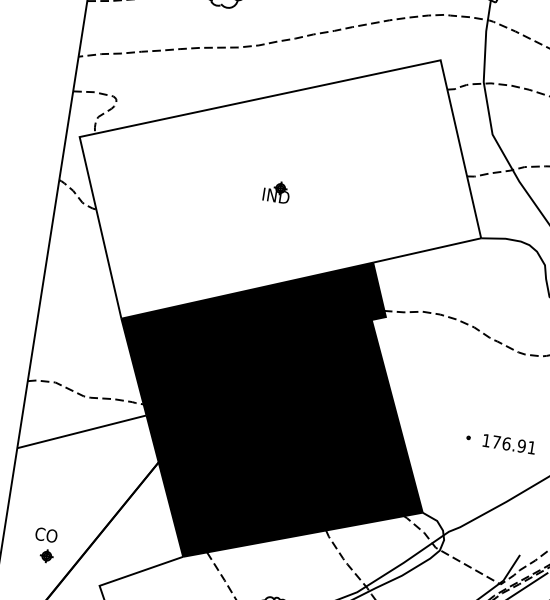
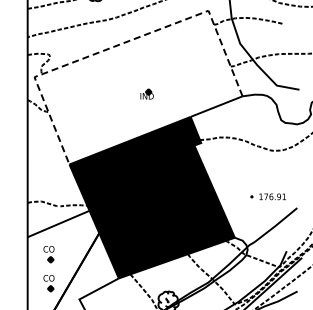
line: (258, 99) -> (120, 44), solid -> dashed
part: (275, 190) -> (146, 93), moved
part: (52, 488) -> (48, 254), added

